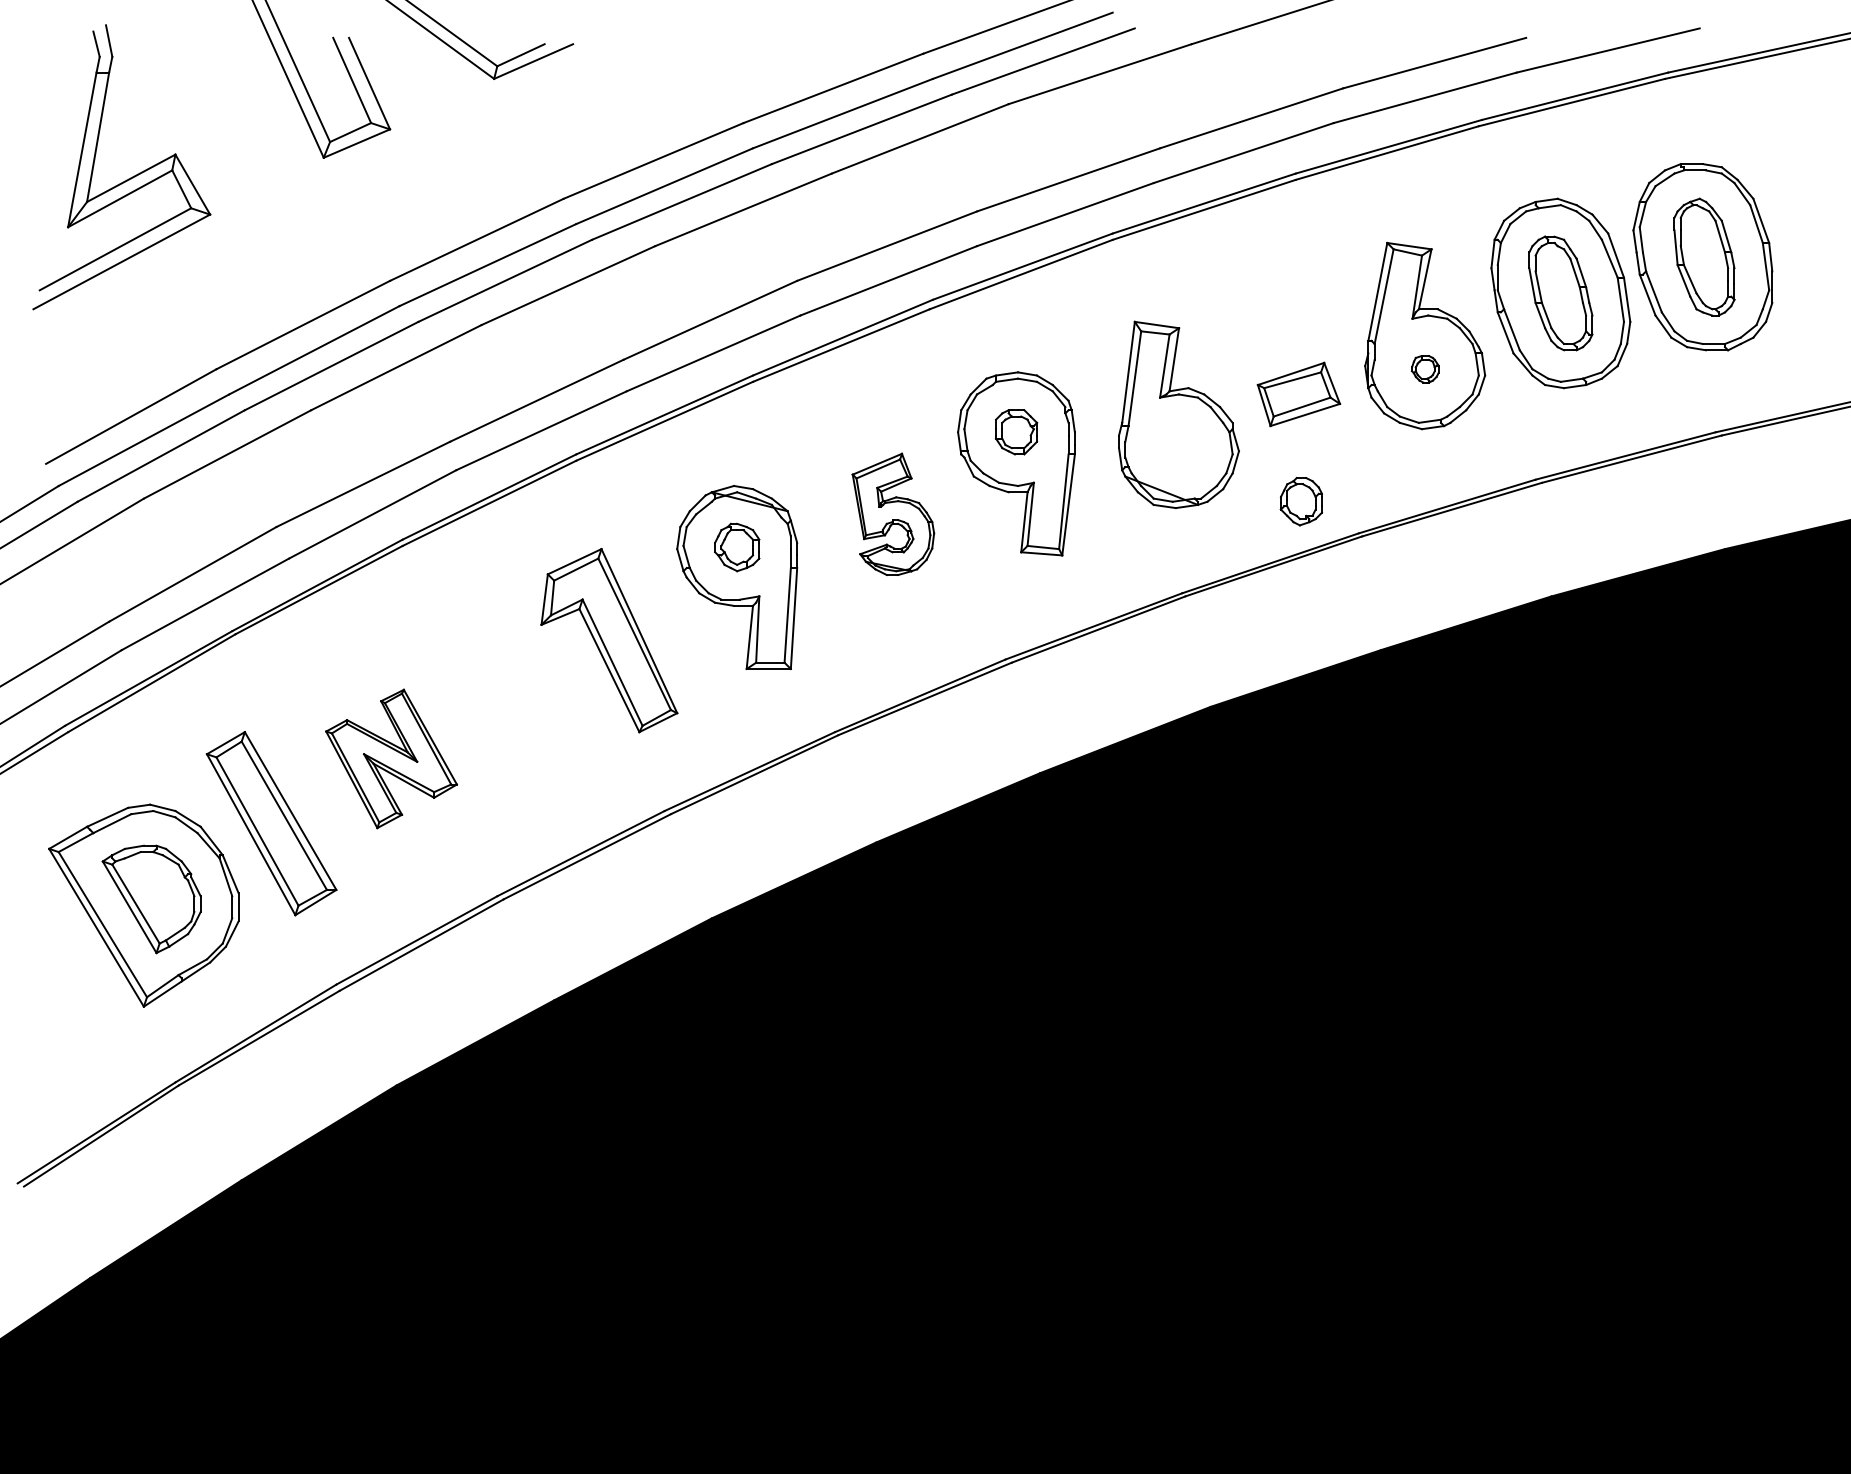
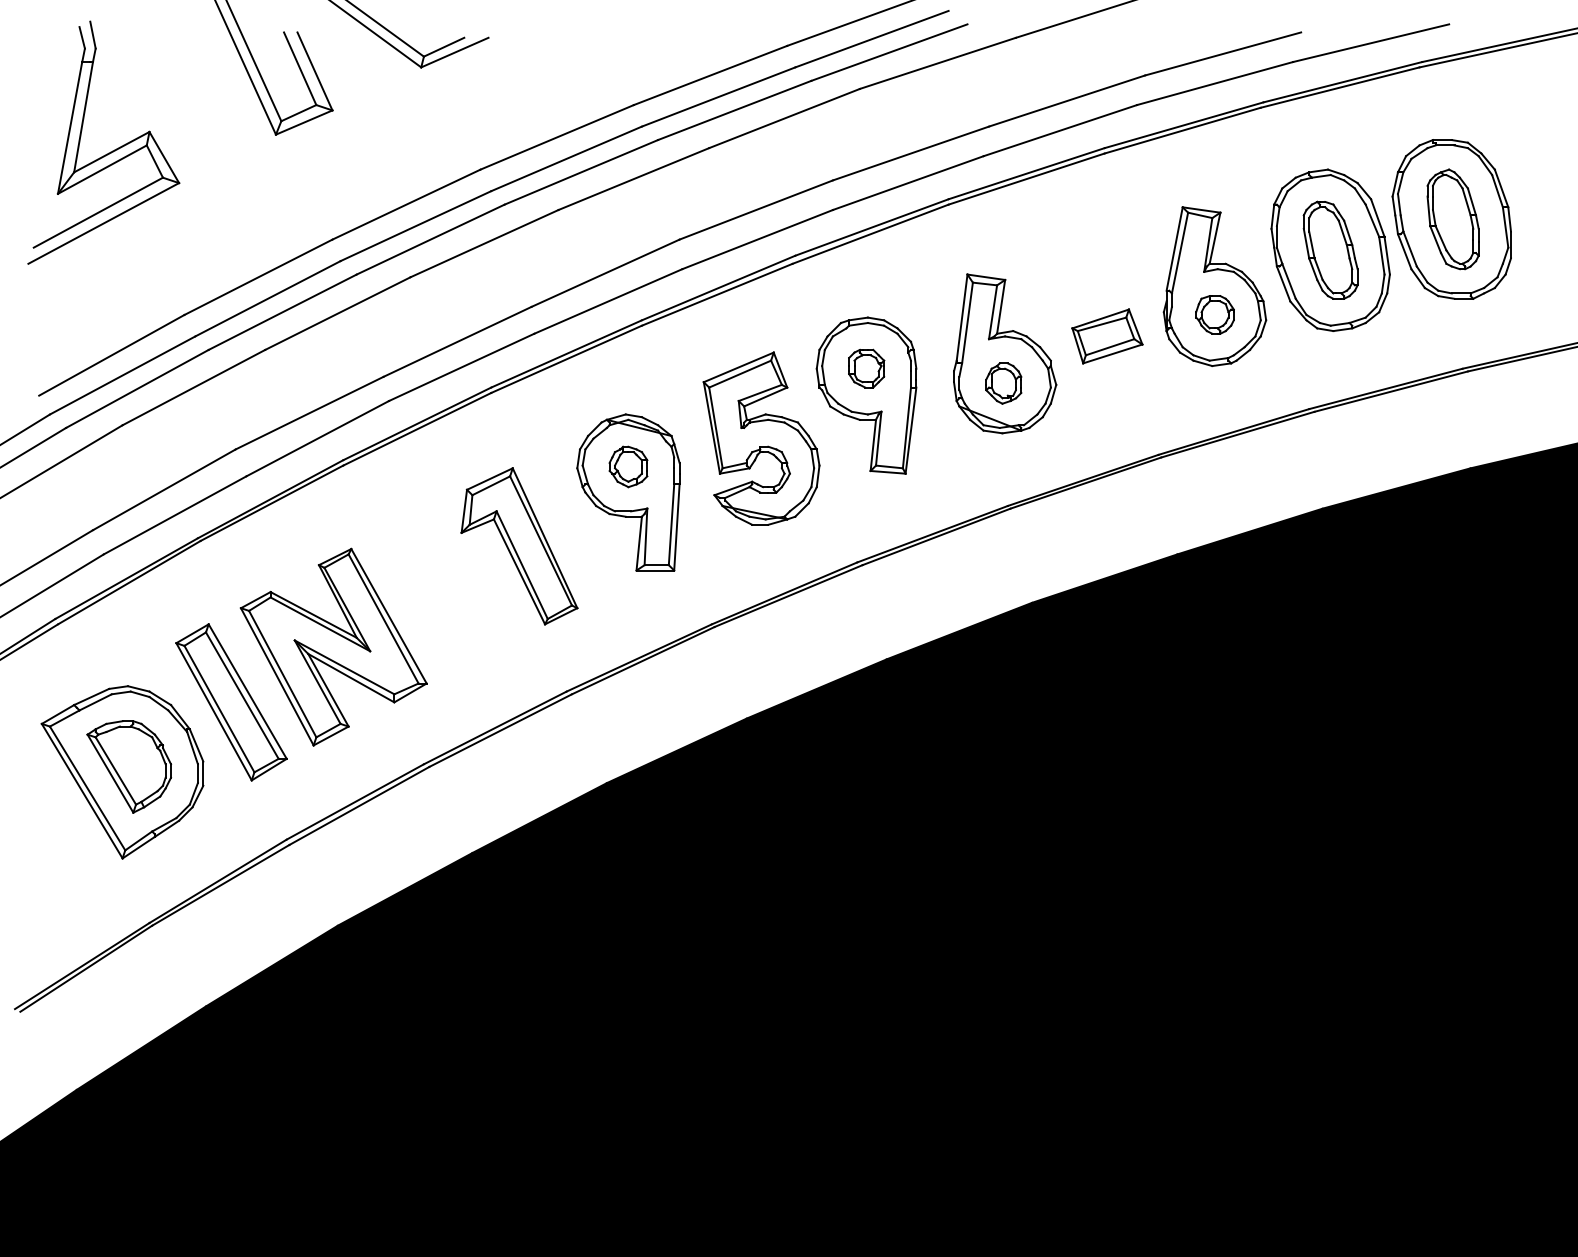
part: (1425, 369) -> (1215, 315), size x1.67
part: (1301, 501) -> (1003, 383), moved
part: (893, 514) -> (761, 438), size x1.67
part: (391, 758) -> (333, 646), size x1.67

